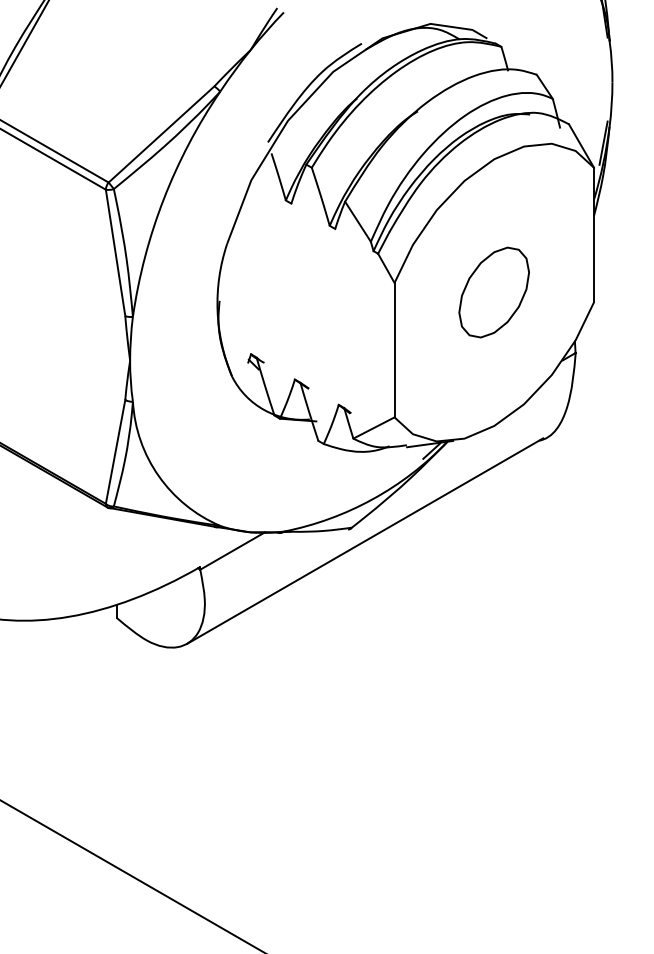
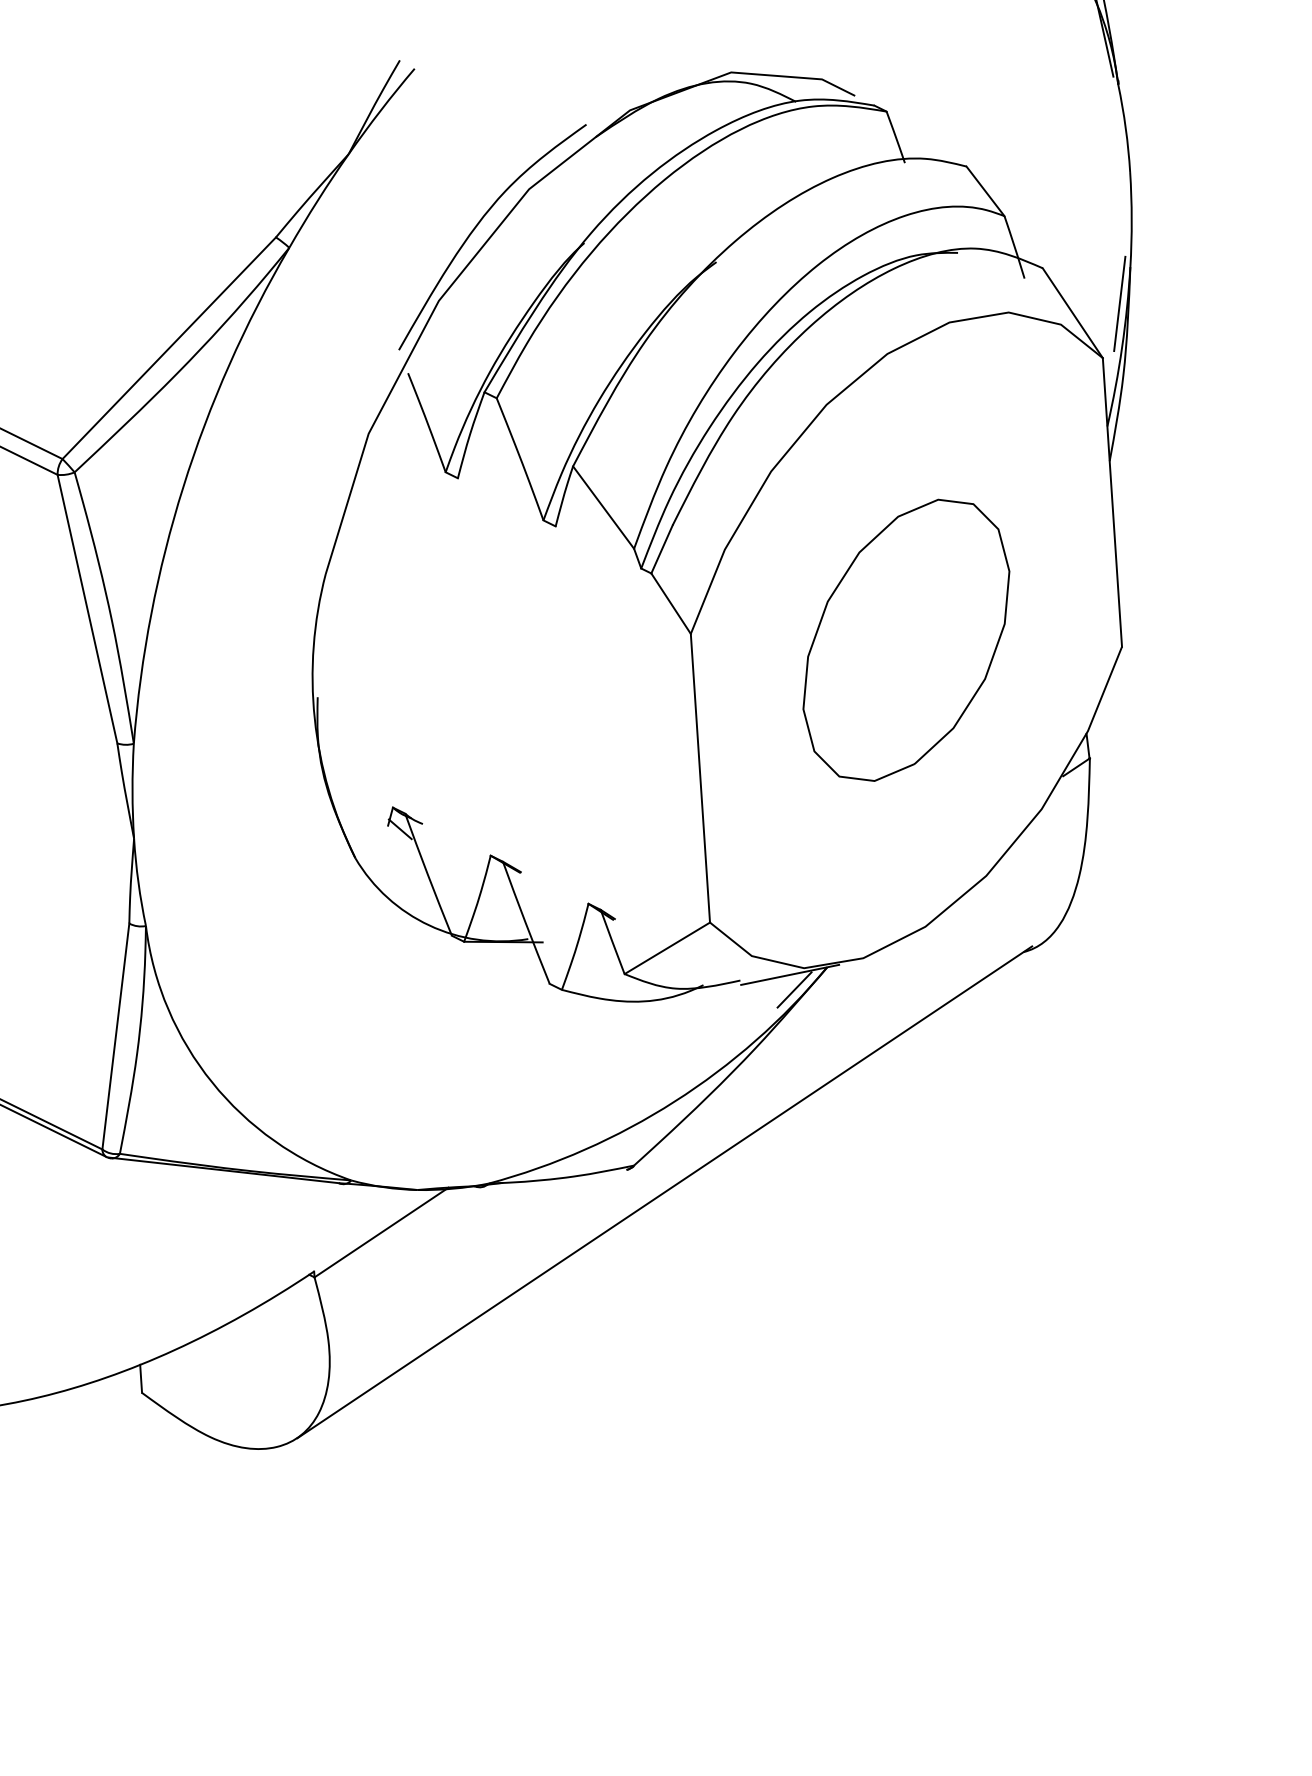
part: (493, 292) -> (904, 640), size x1.43

